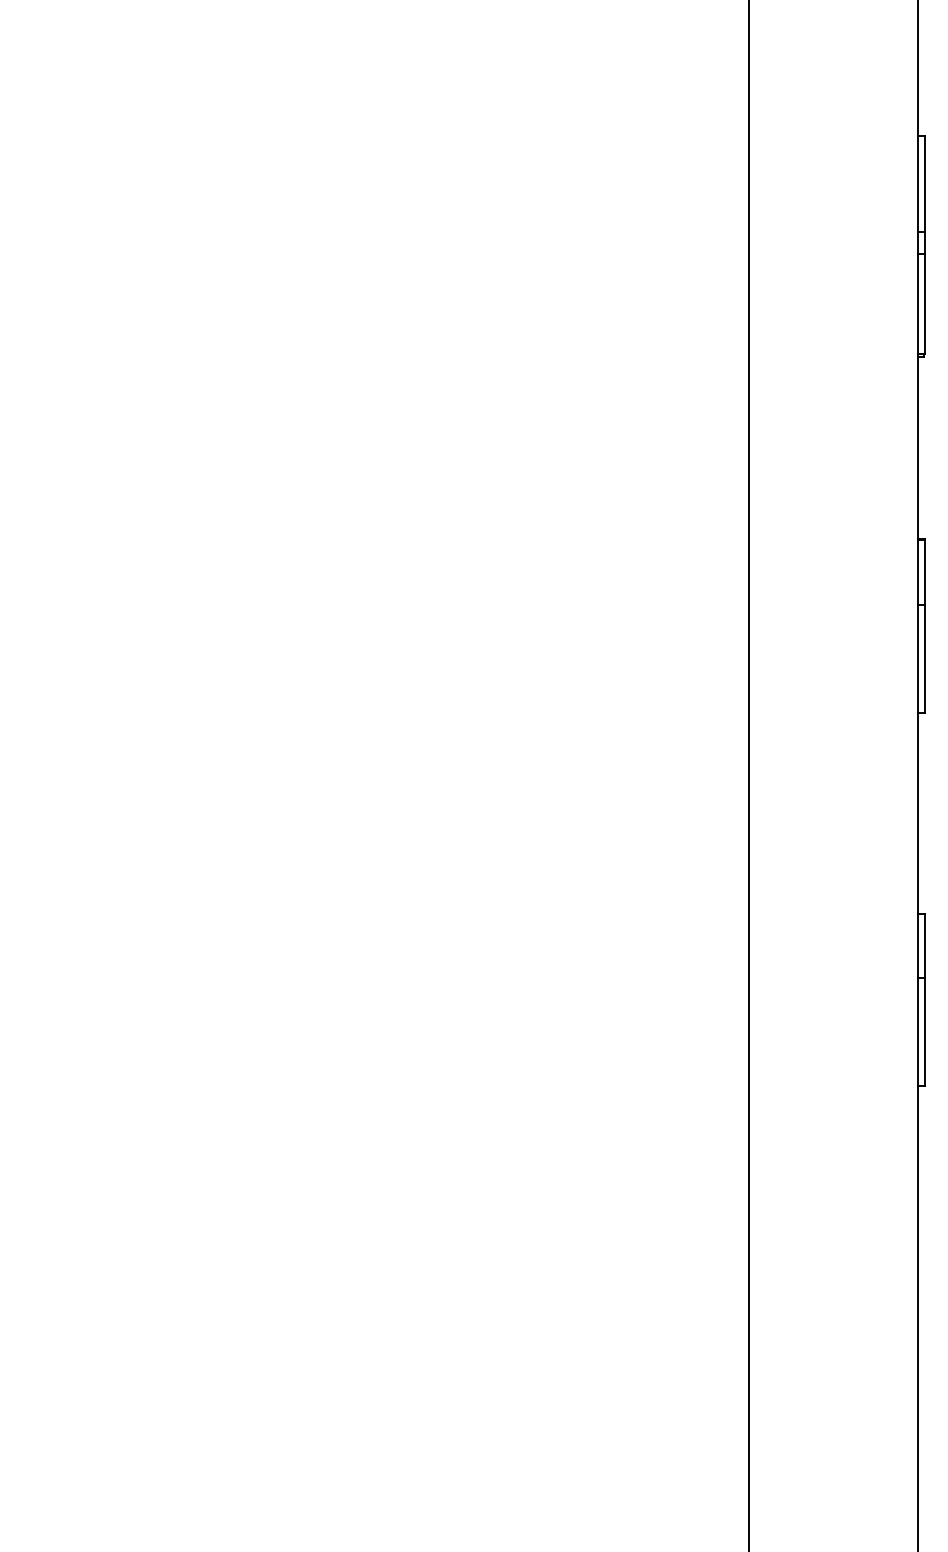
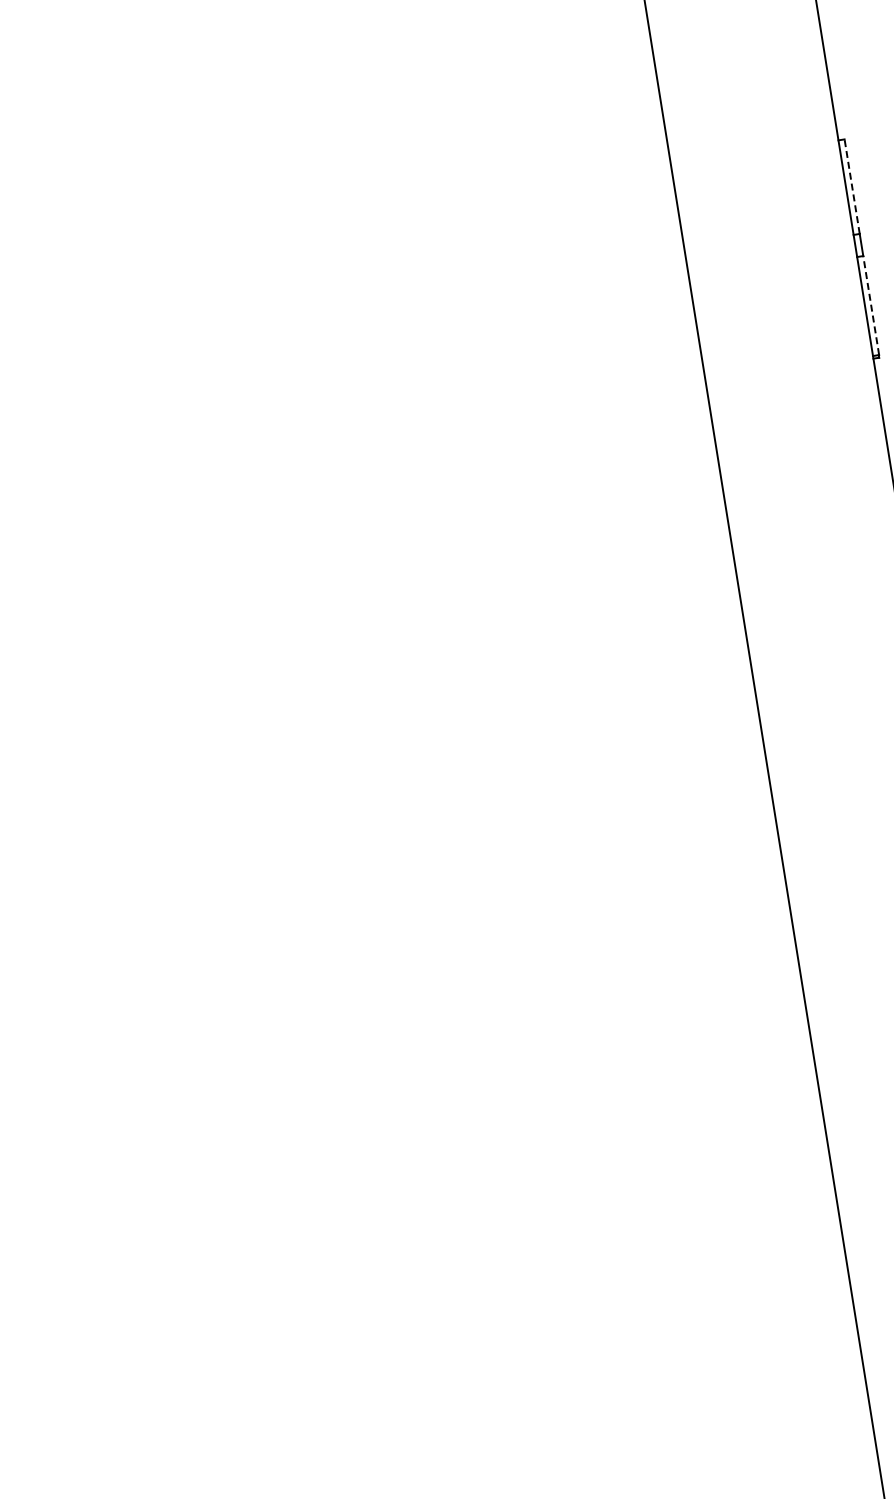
line: (924, 183) -> (852, 186), solid -> dashed
line: (924, 303) -> (871, 304), solid -> dashed

